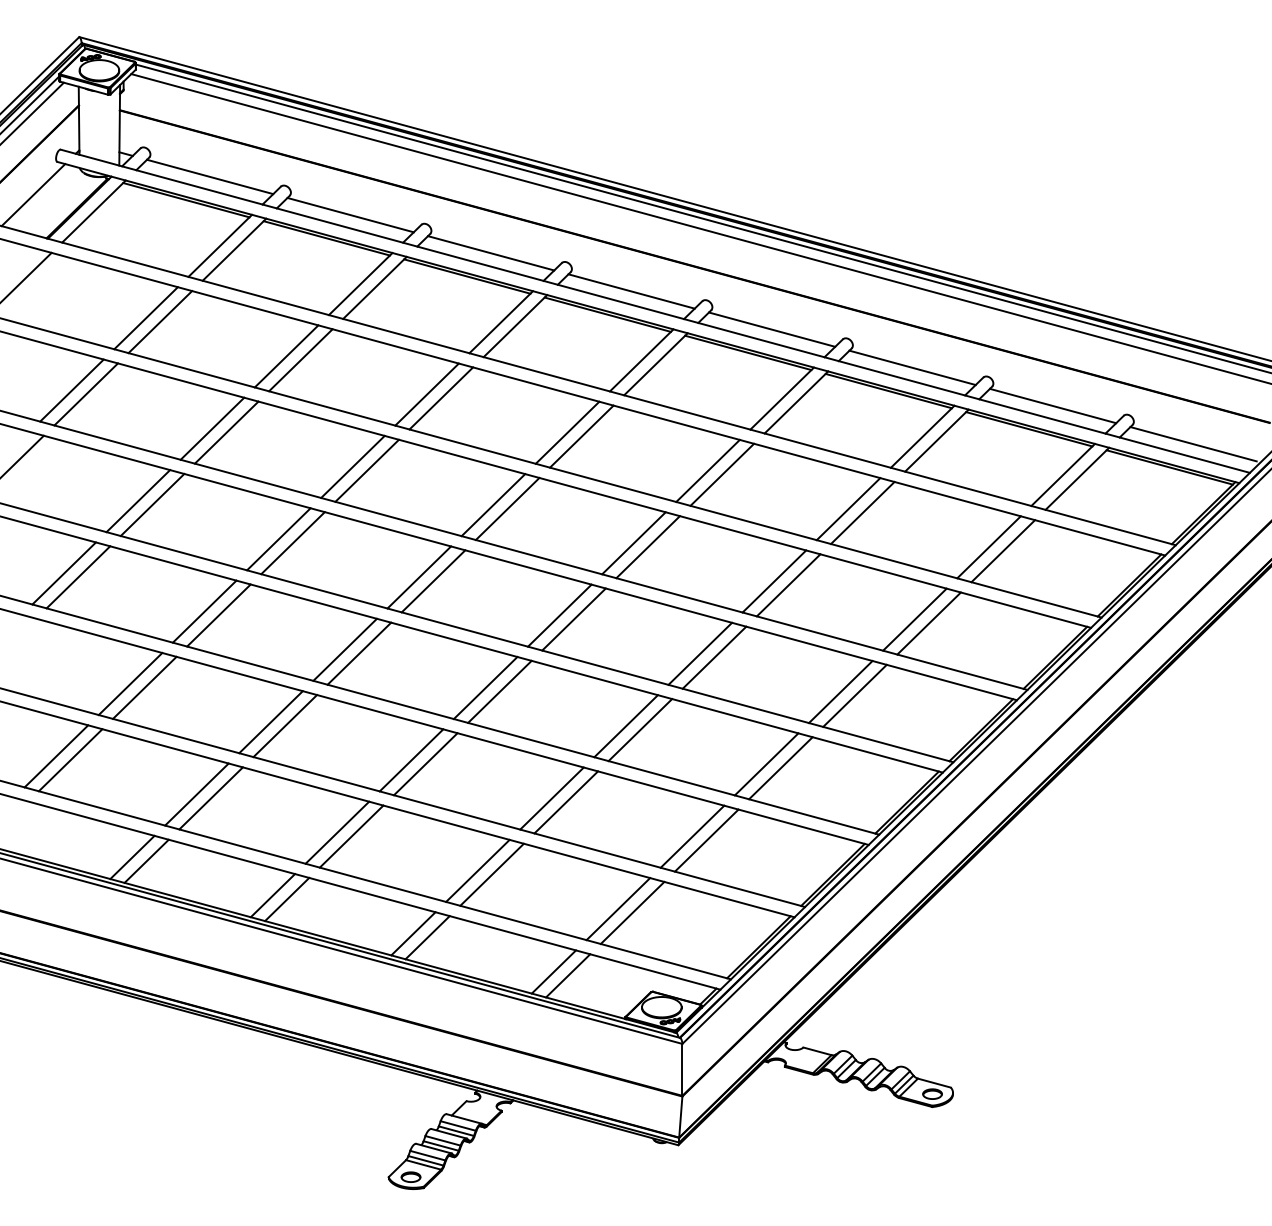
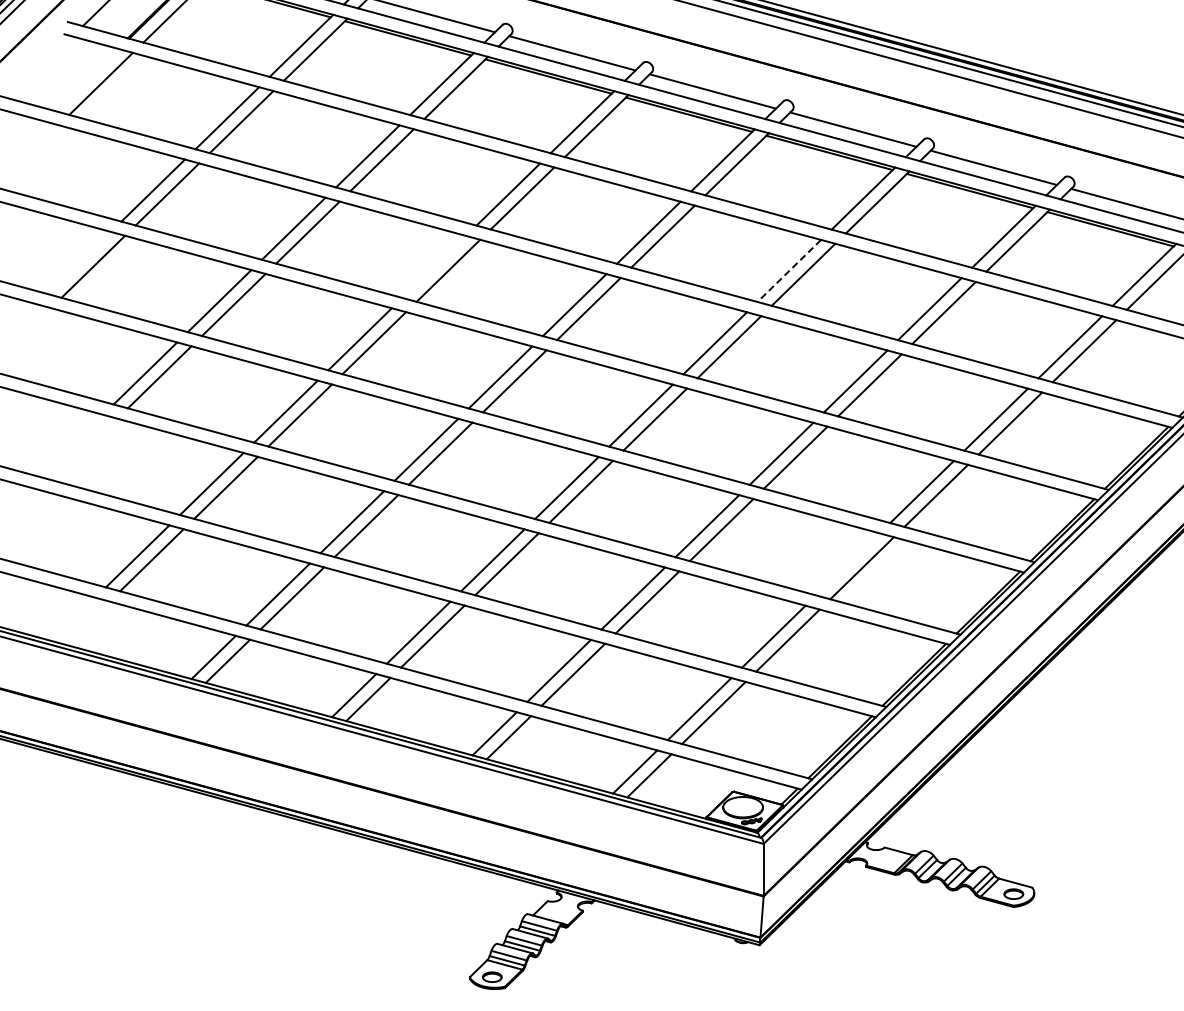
line: (352, 466) -> (433, 266), removed
line: (707, 471) -> (788, 271), solid -> dashed
line: (766, 764) -> (847, 564), removed

